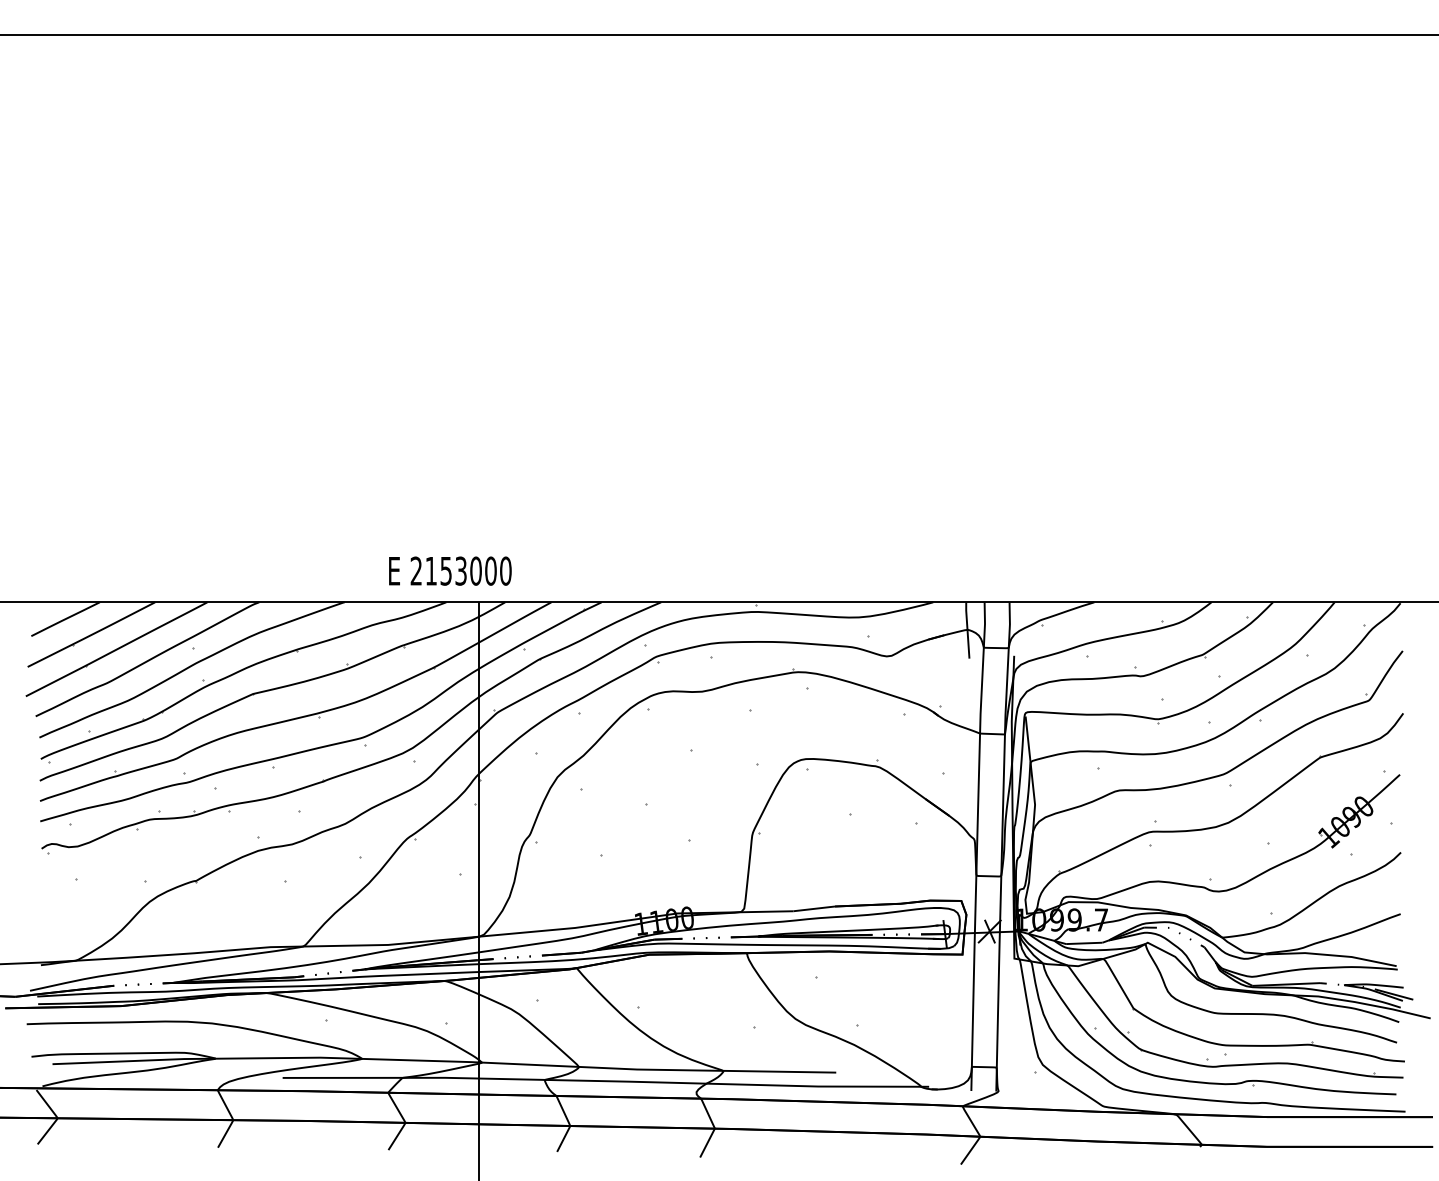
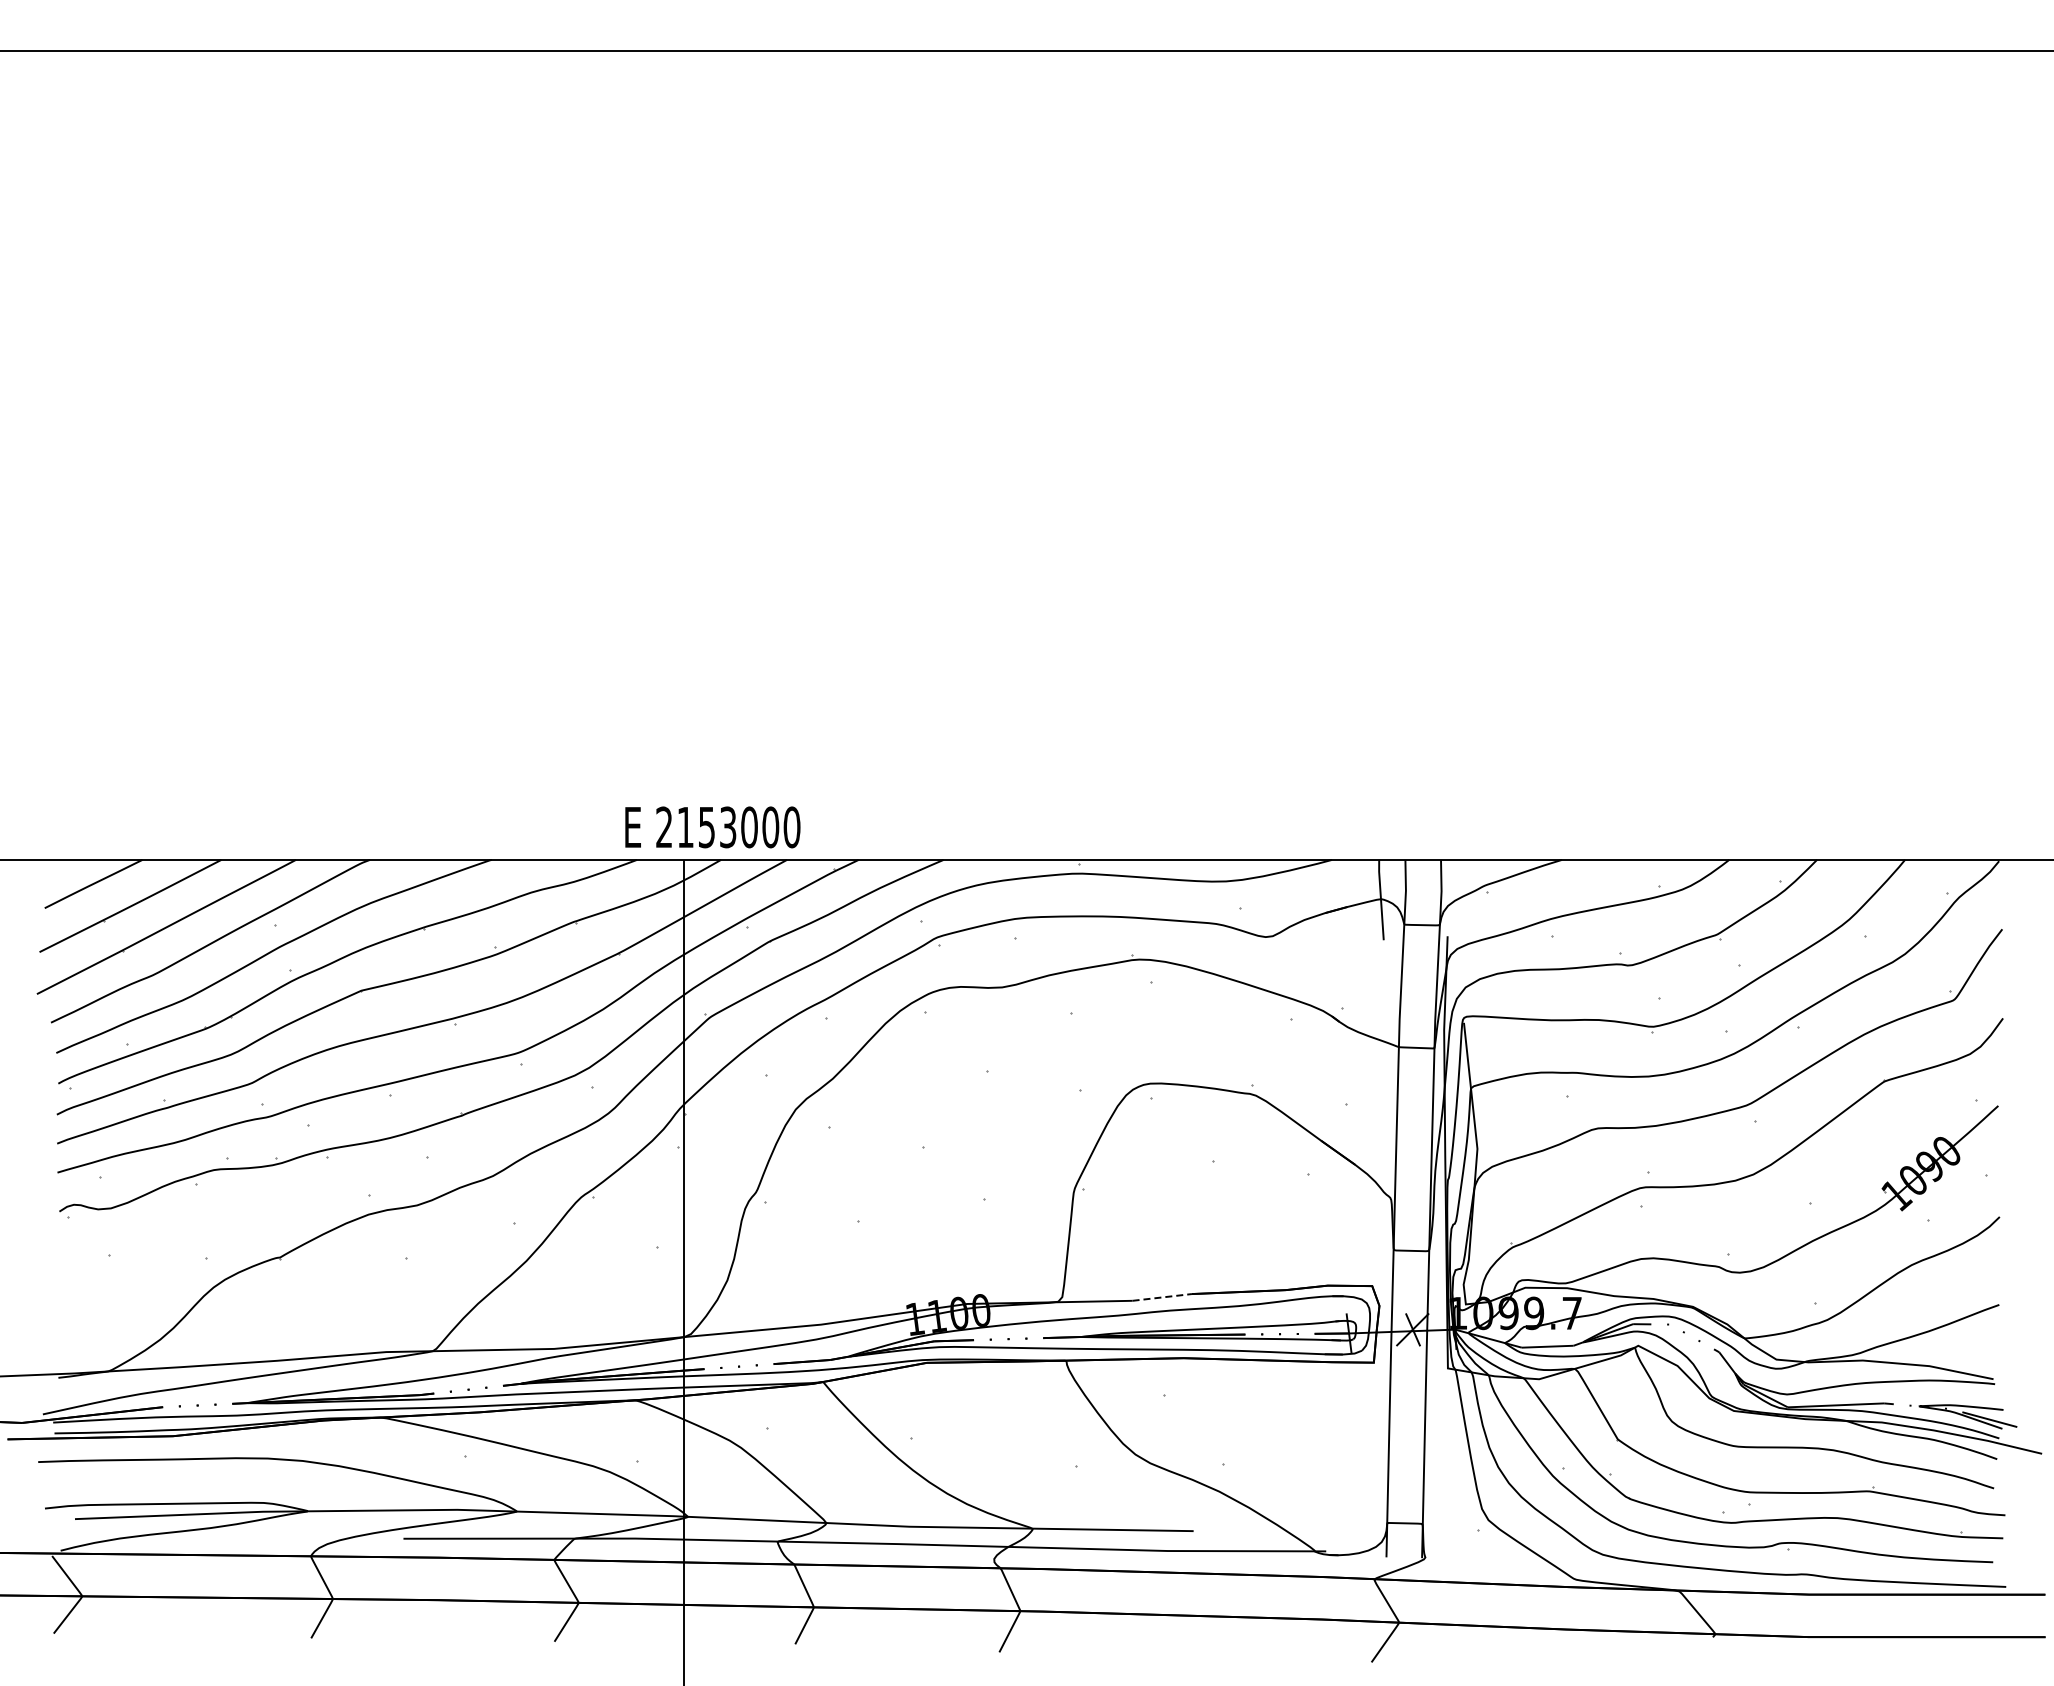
text: (450, 571) -> (712, 827), moved
line: (814, 908) -> (1162, 1297), solid -> dashed

